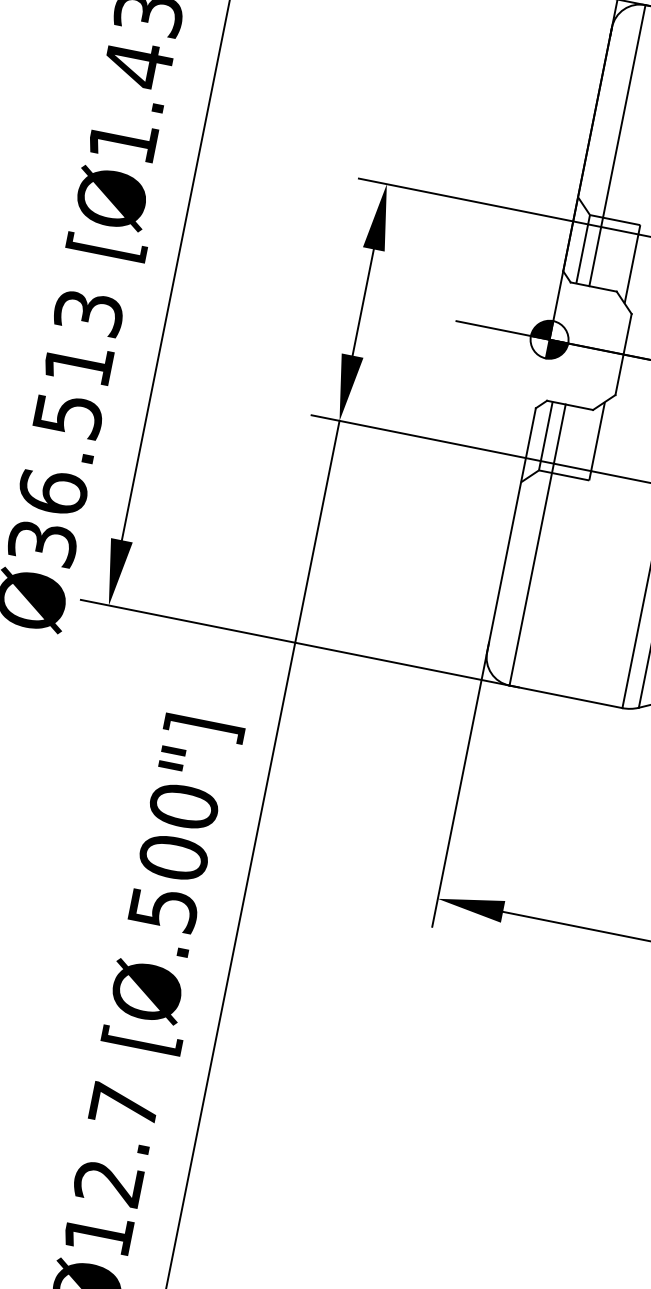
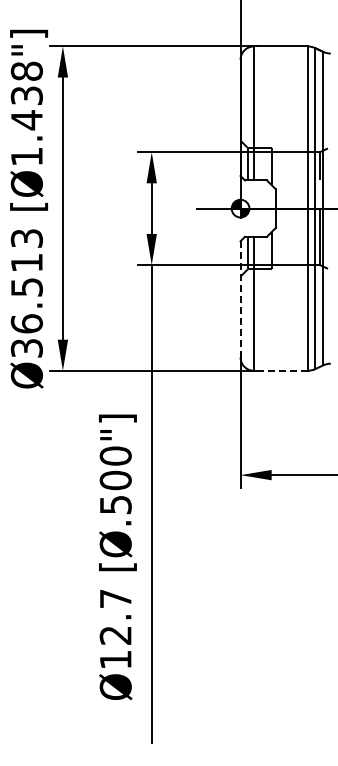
line: (511, 530) -> (240, 299), solid -> dashed
line: (565, 696) -> (280, 370), solid -> dashed

